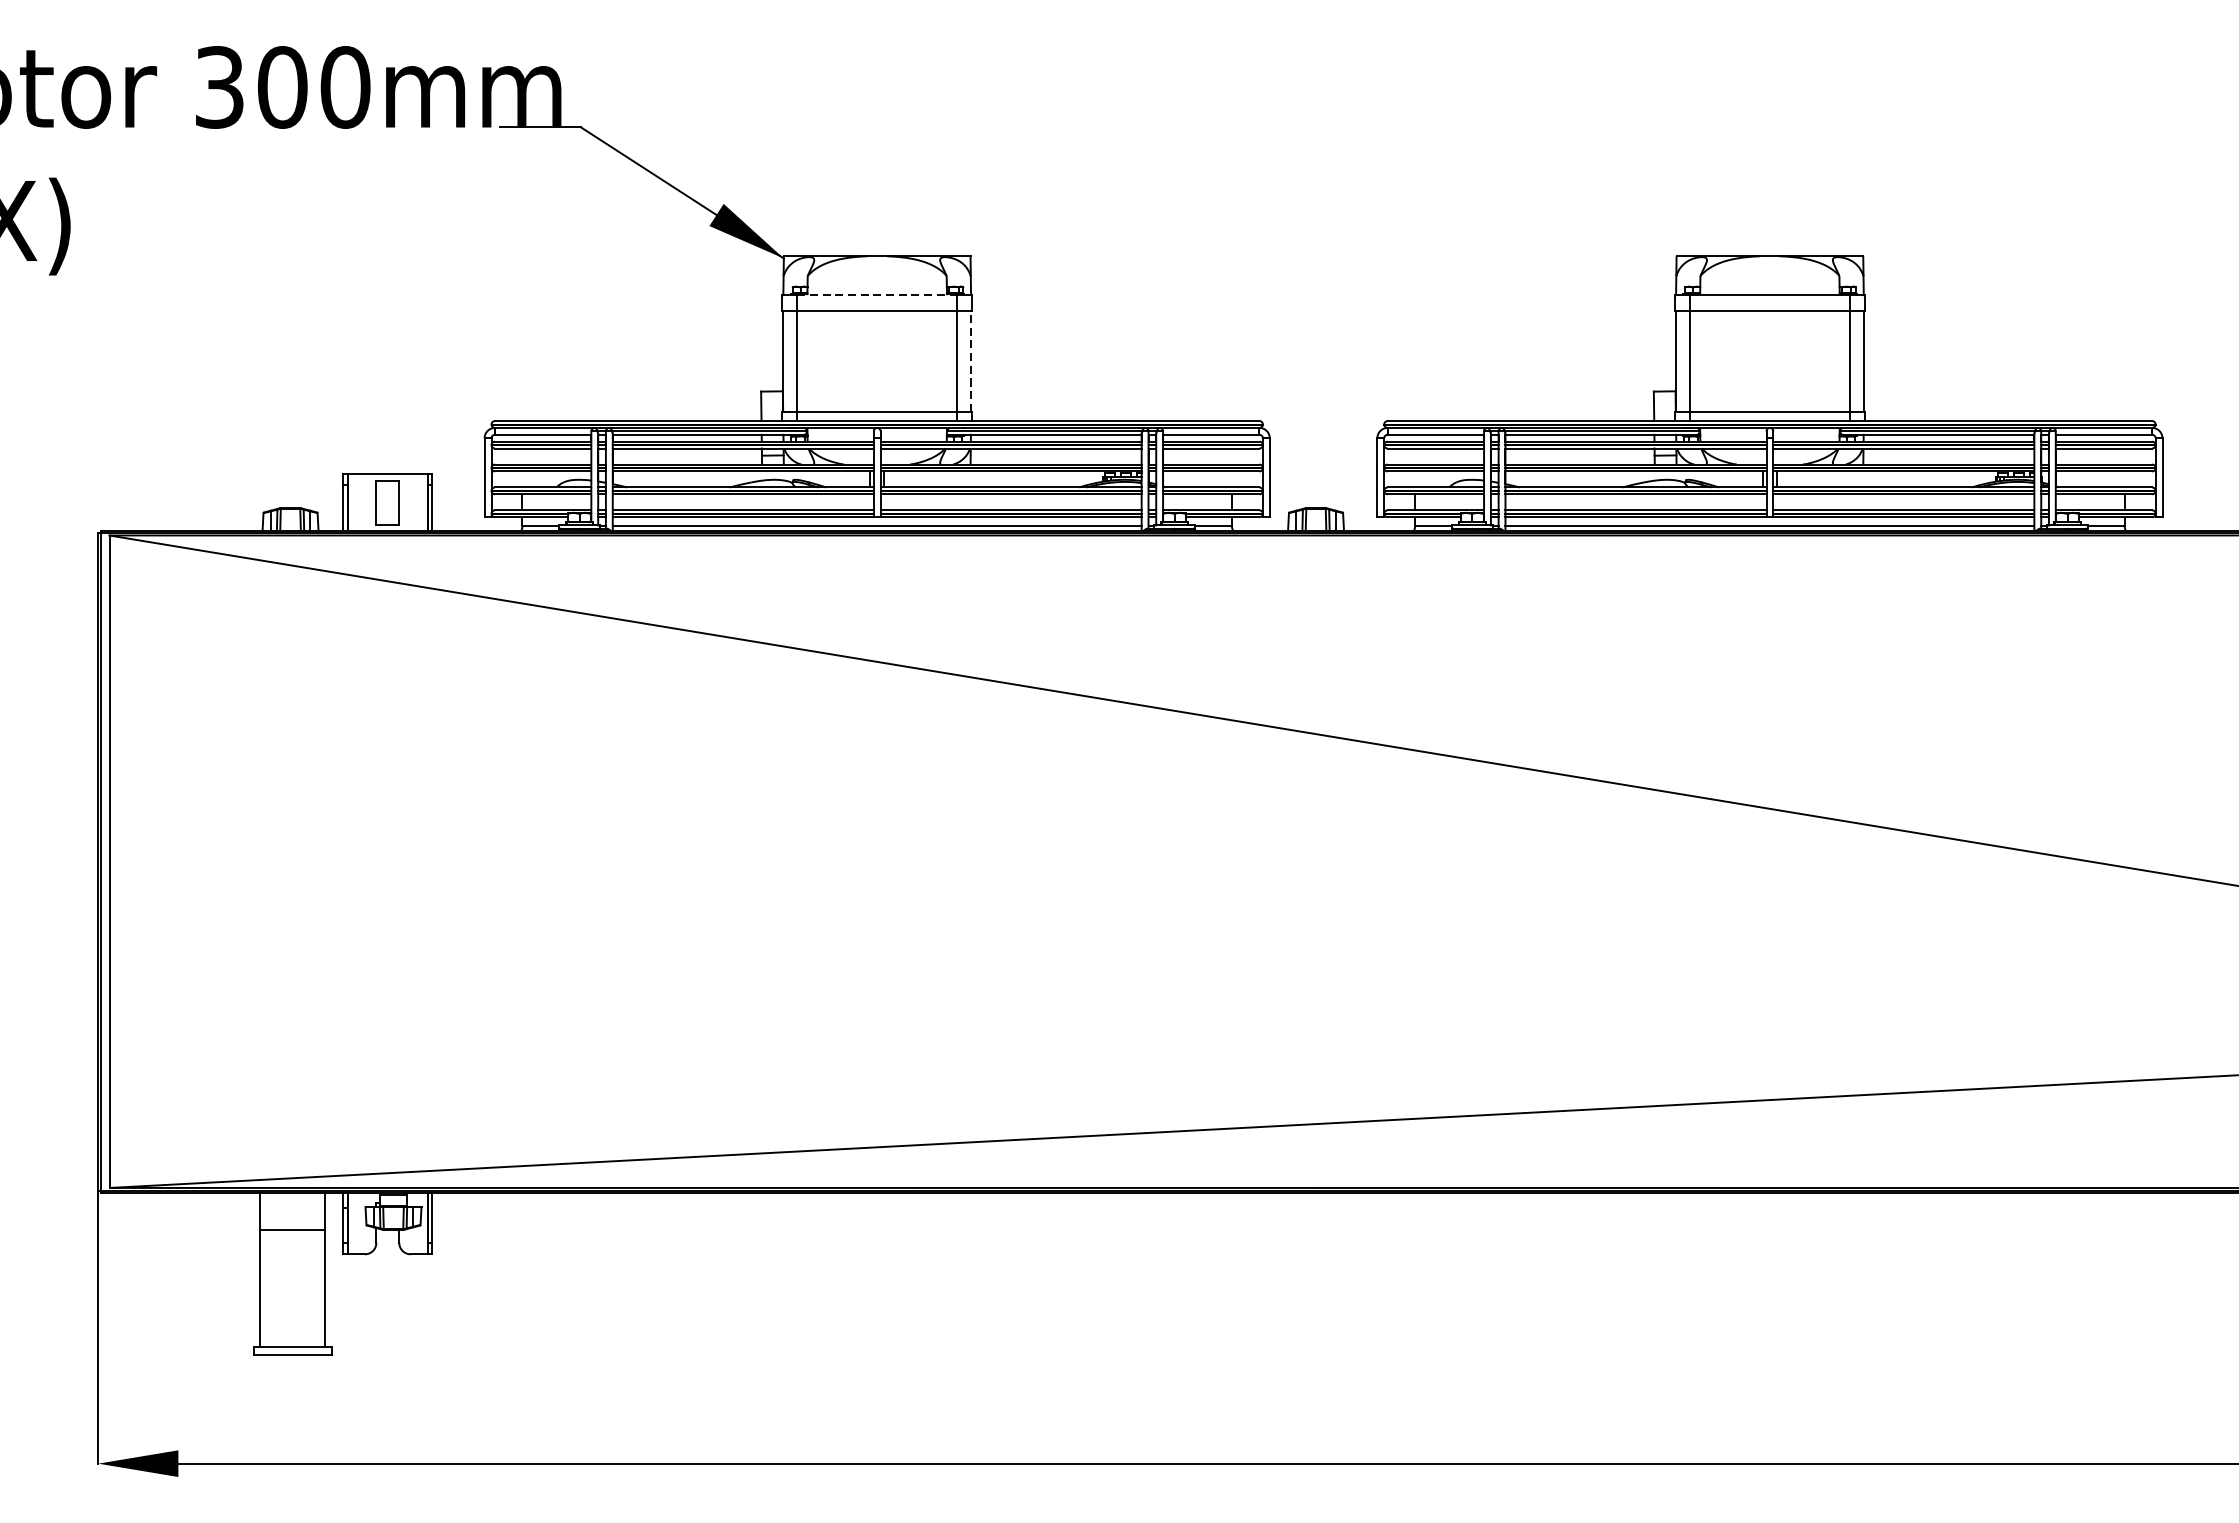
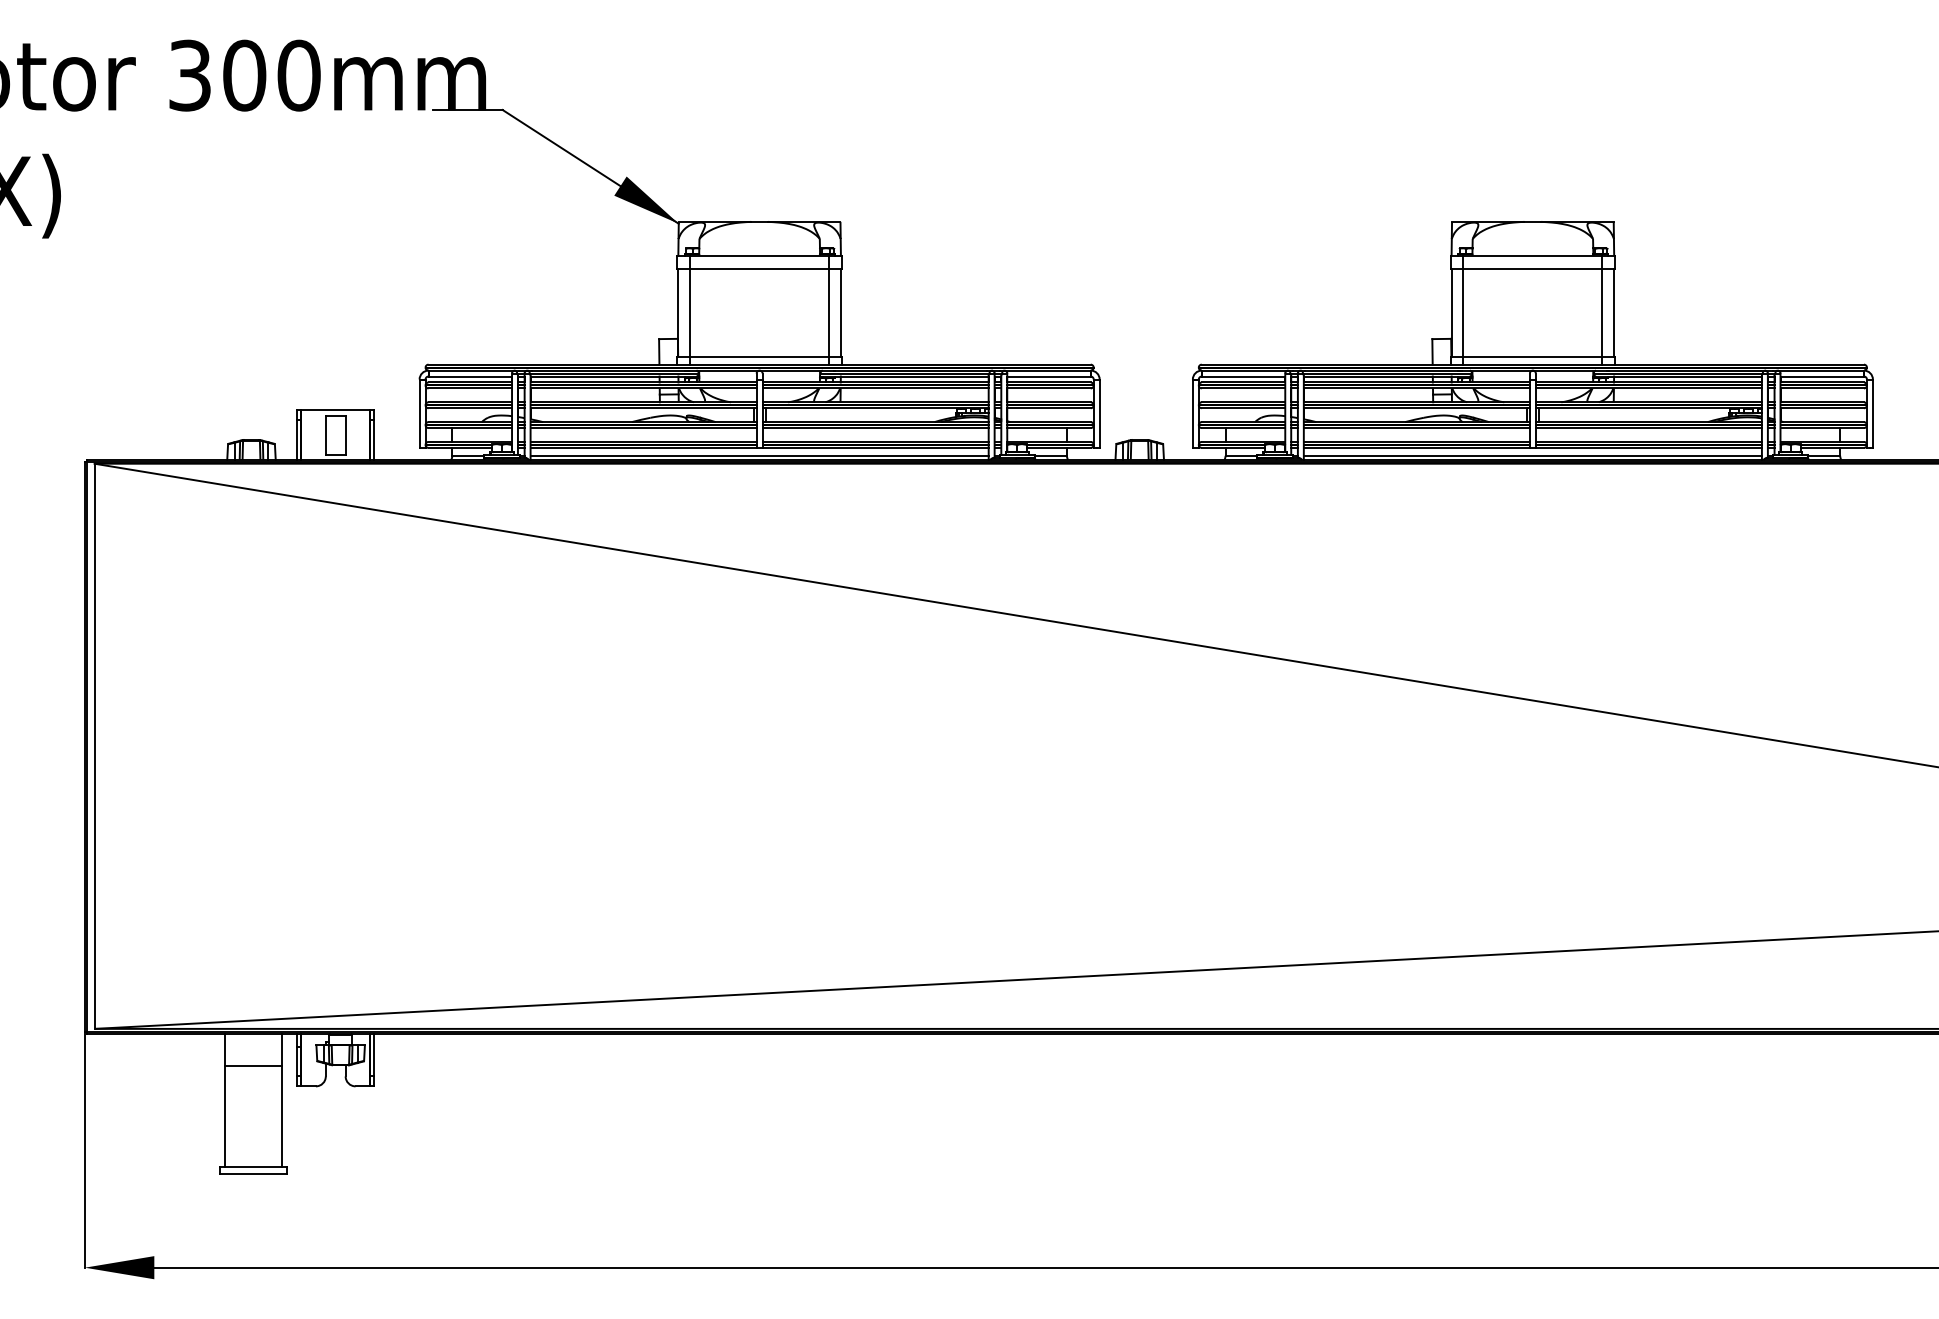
line: (878, 295) -> (760, 255), dashed -> solid
line: (970, 362) -> (840, 313), dashed -> solid

